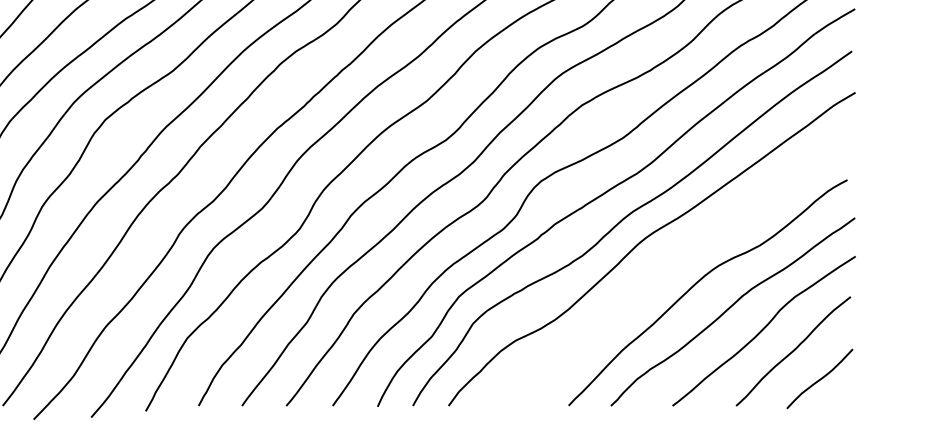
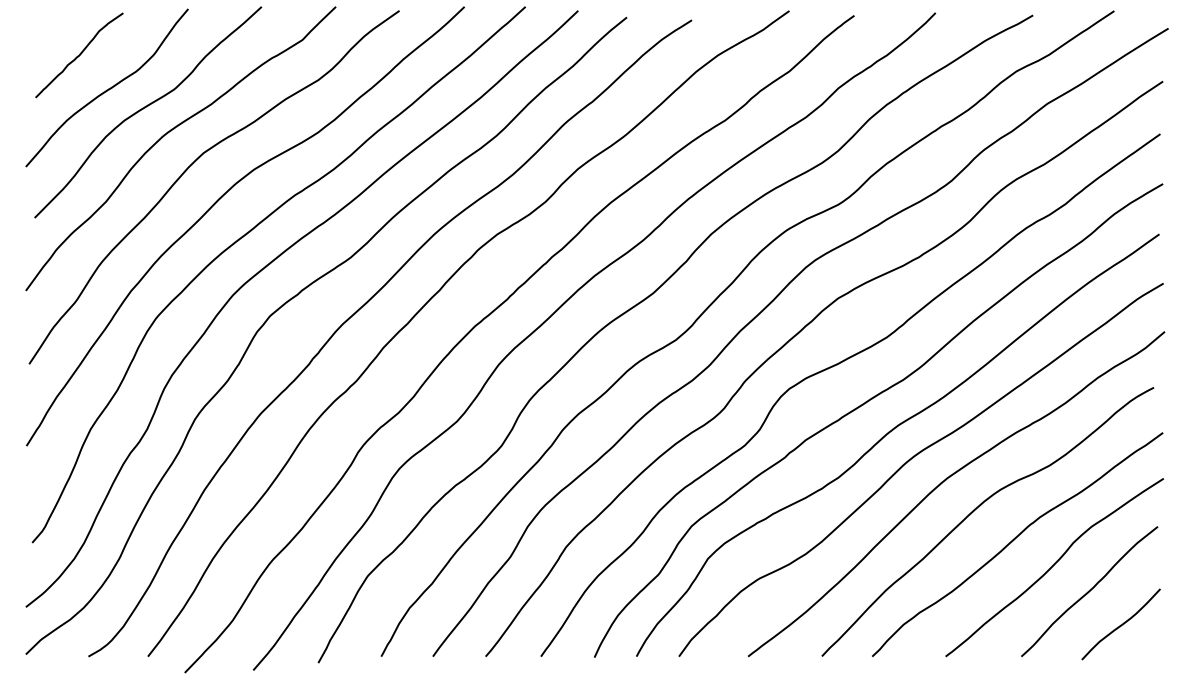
curve: (672, 258) -> (945, 481), added

